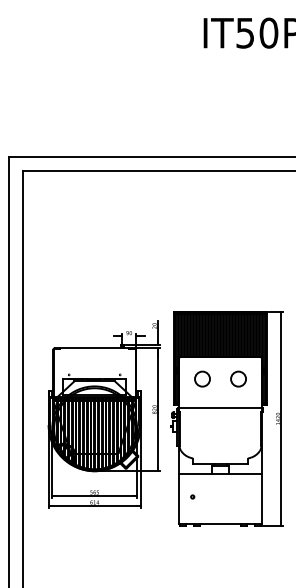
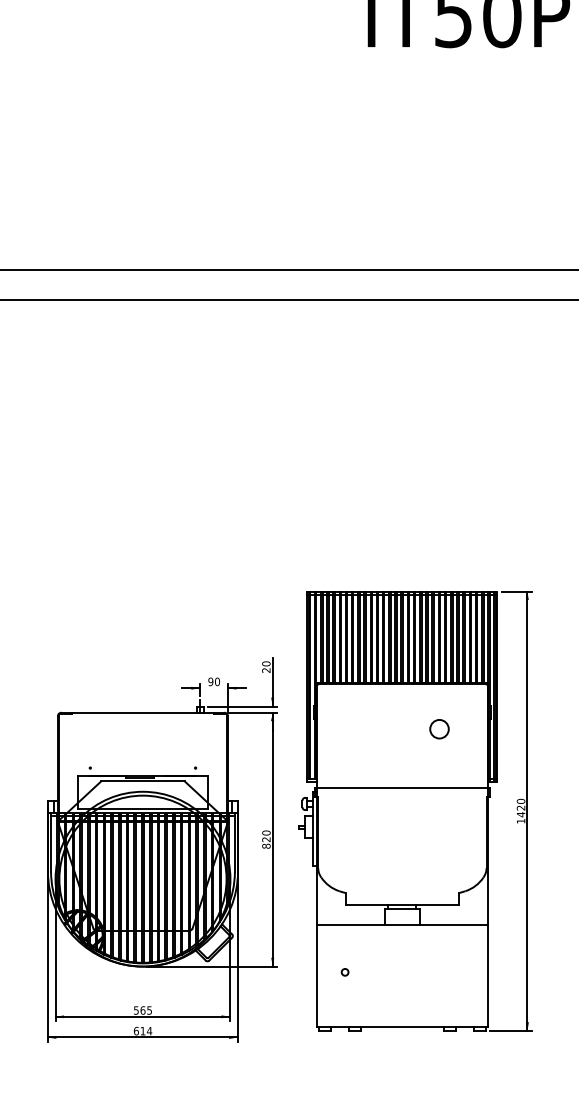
circle: (202, 378) -> (365, 728), removed
circle: (238, 378) -> (439, 728), size x0.6
part: (103, 414) -> (161, 849), moved

